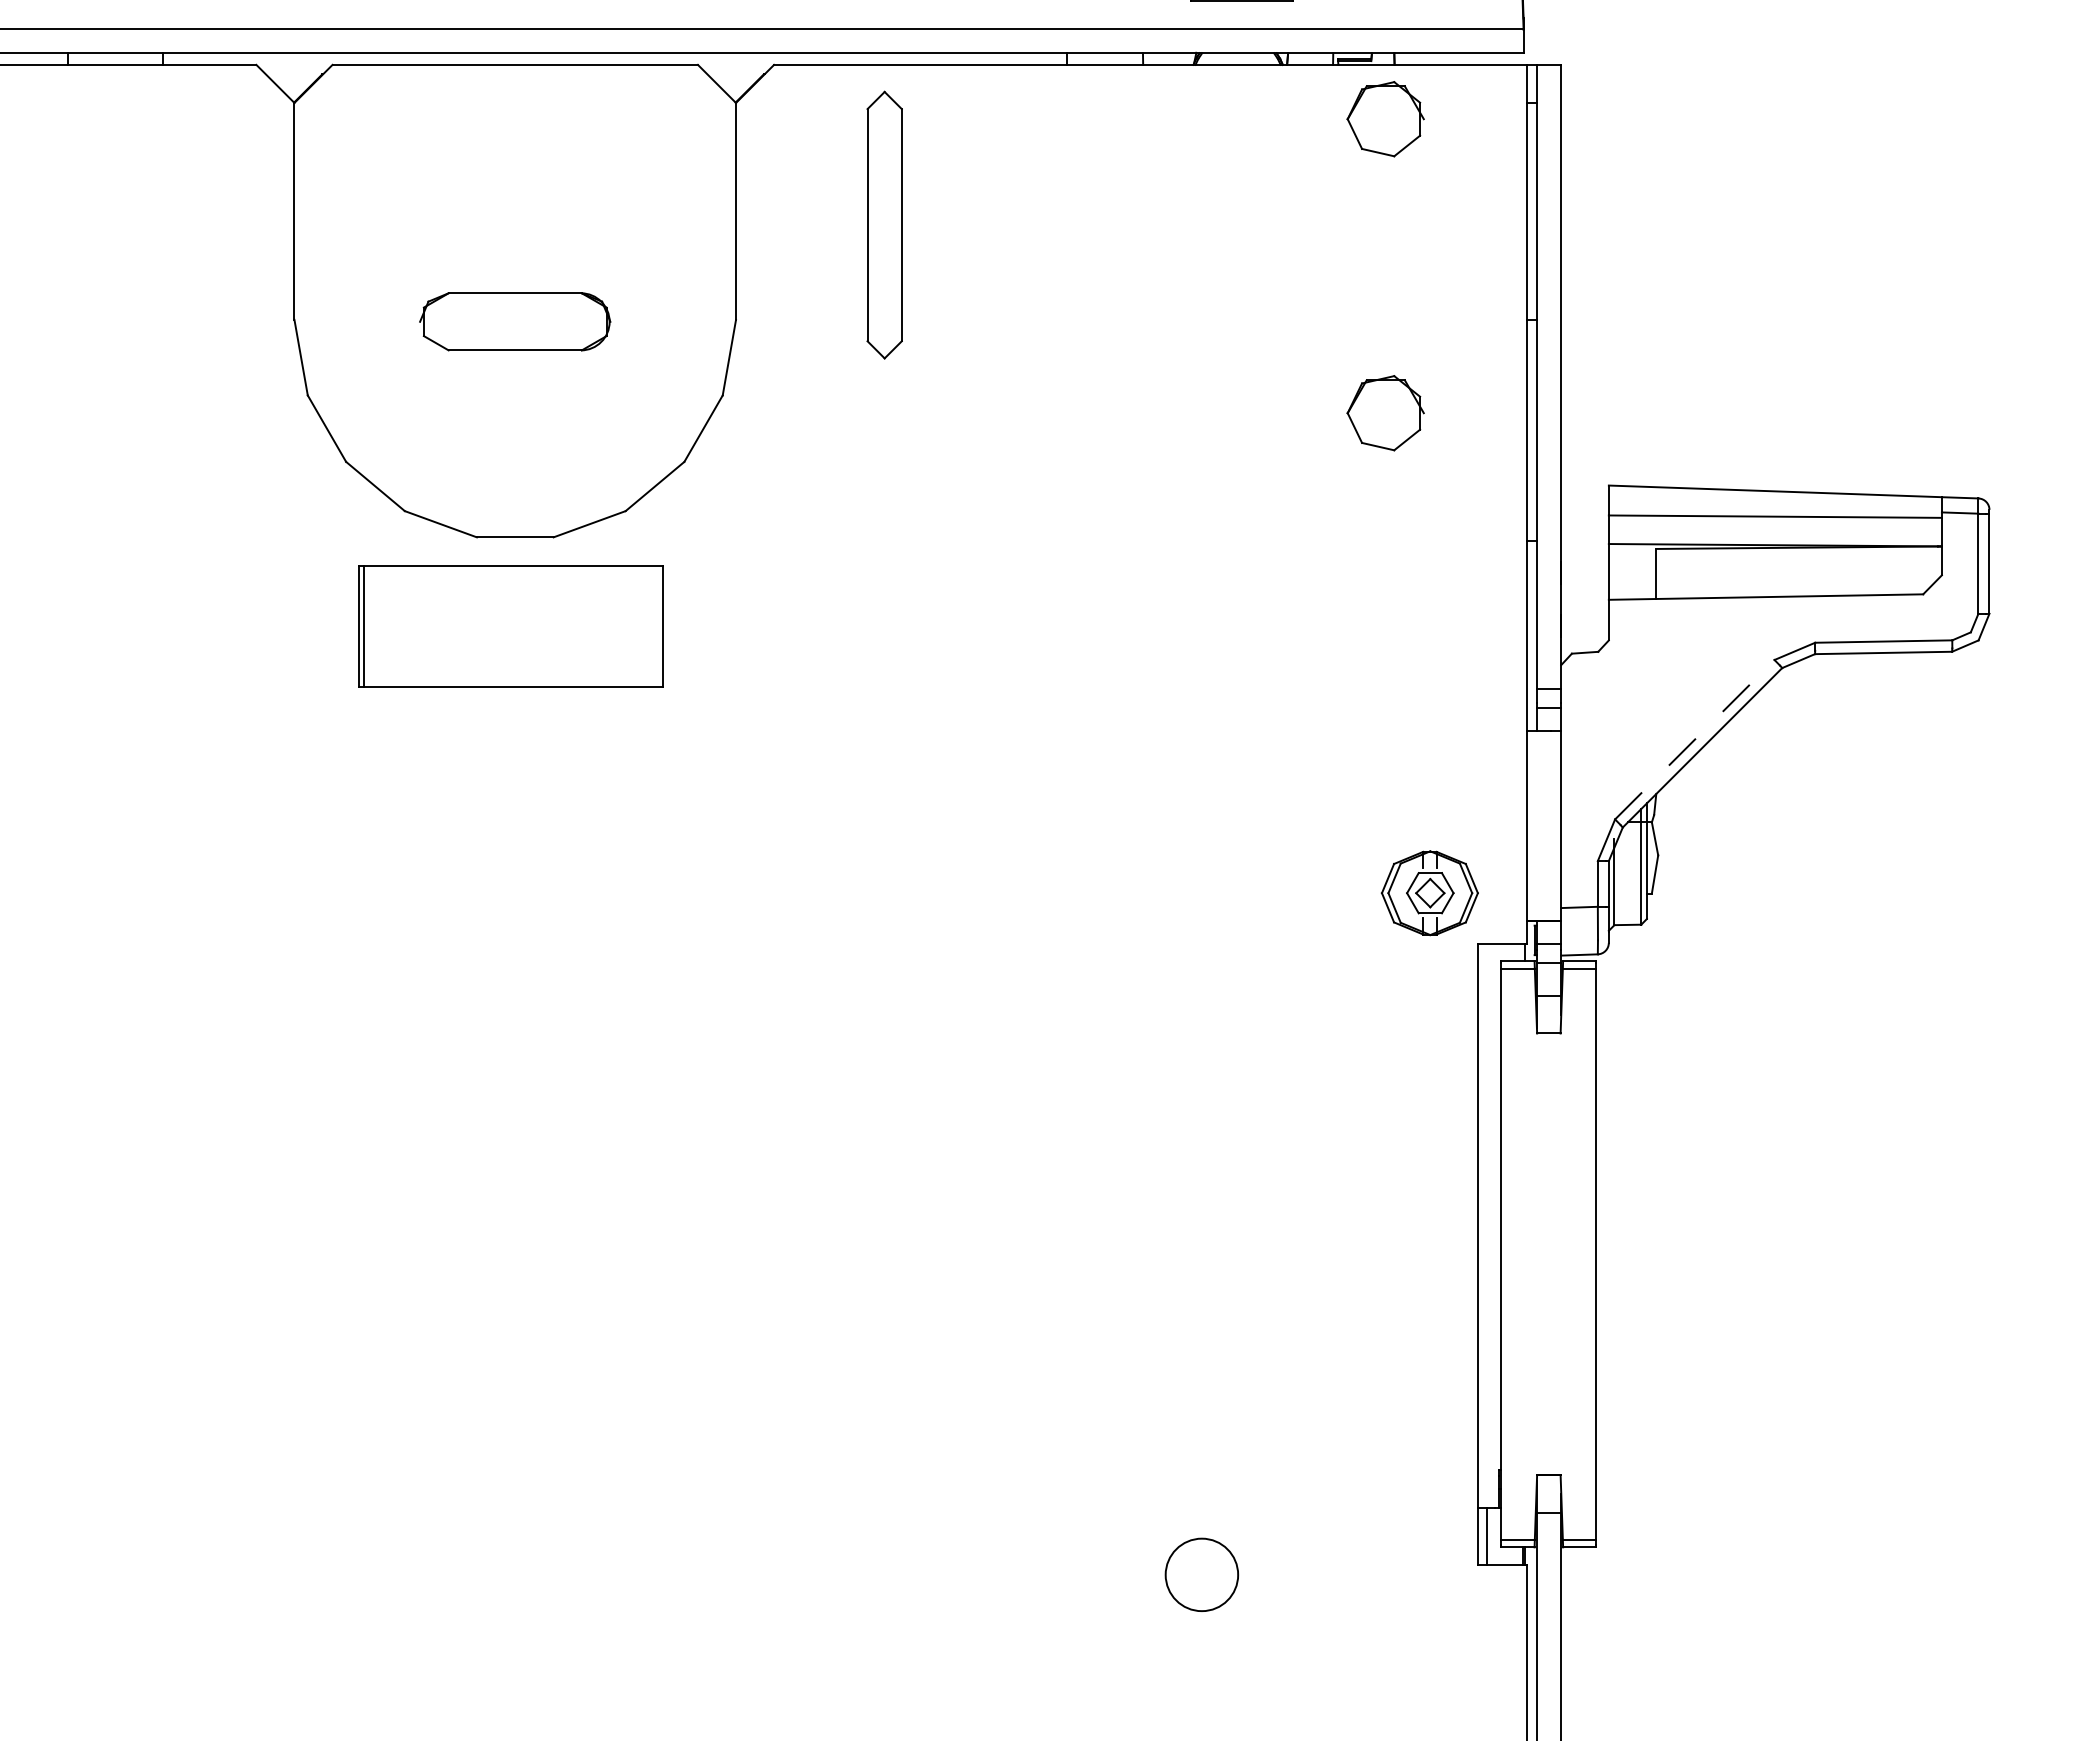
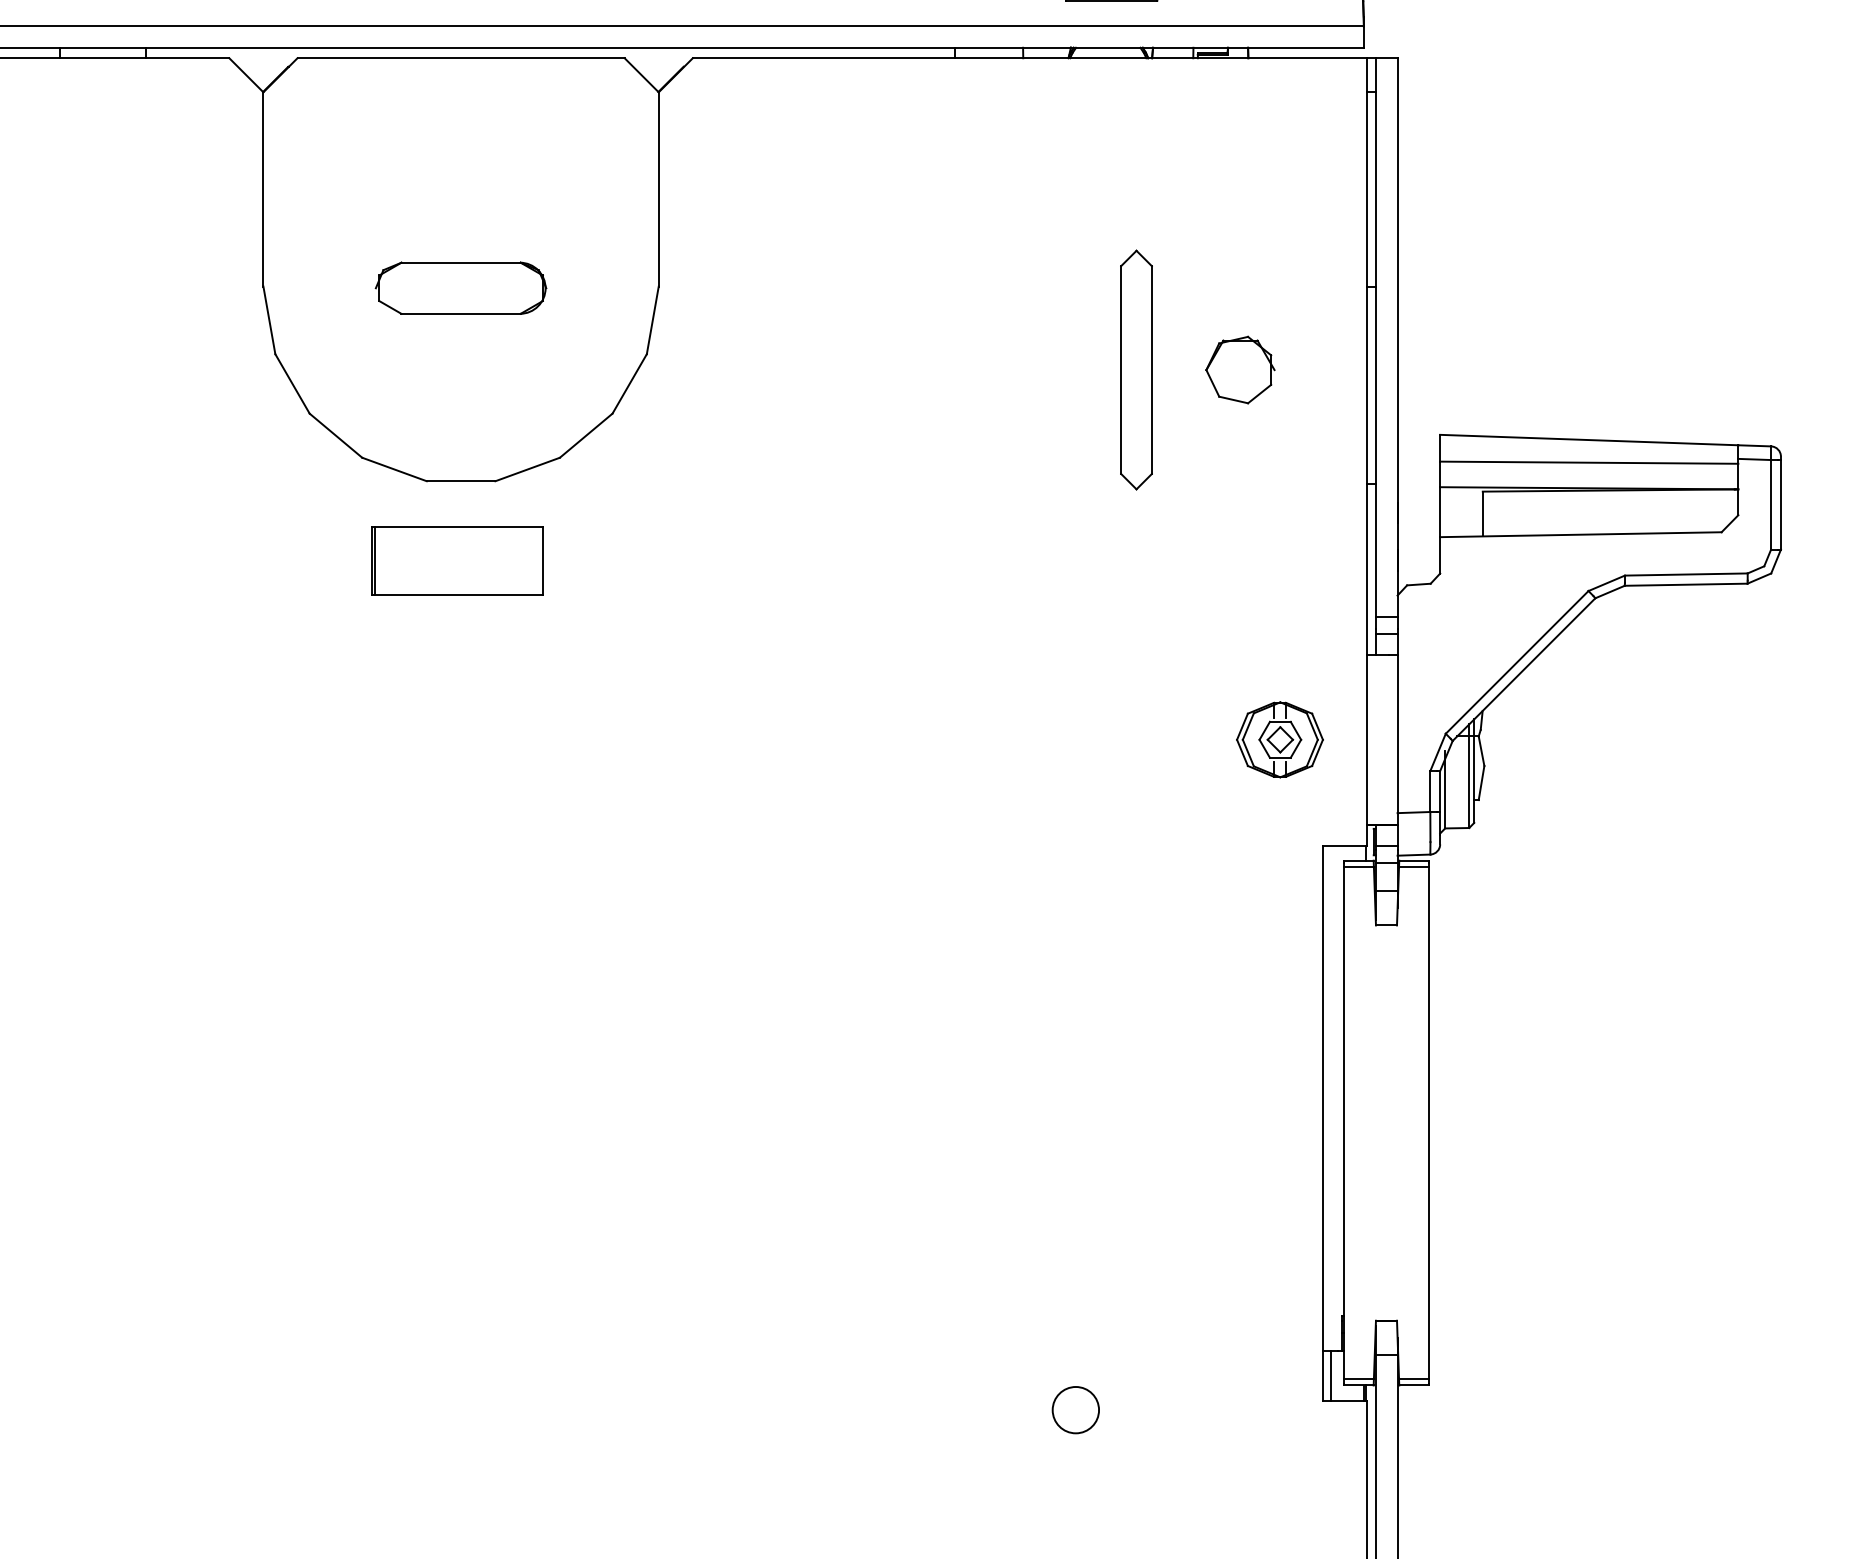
part: (1385, 119) -> (1240, 107), removed
part: (884, 224) -> (1136, 369), moved
part: (510, 625) -> (456, 560), size x0.62
line: (1694, 739) -> (1516, 662), dashed -> solid
part: (1429, 893) -> (1279, 740), moved
circle: (1201, 1574) -> (1075, 1409), size x0.71

